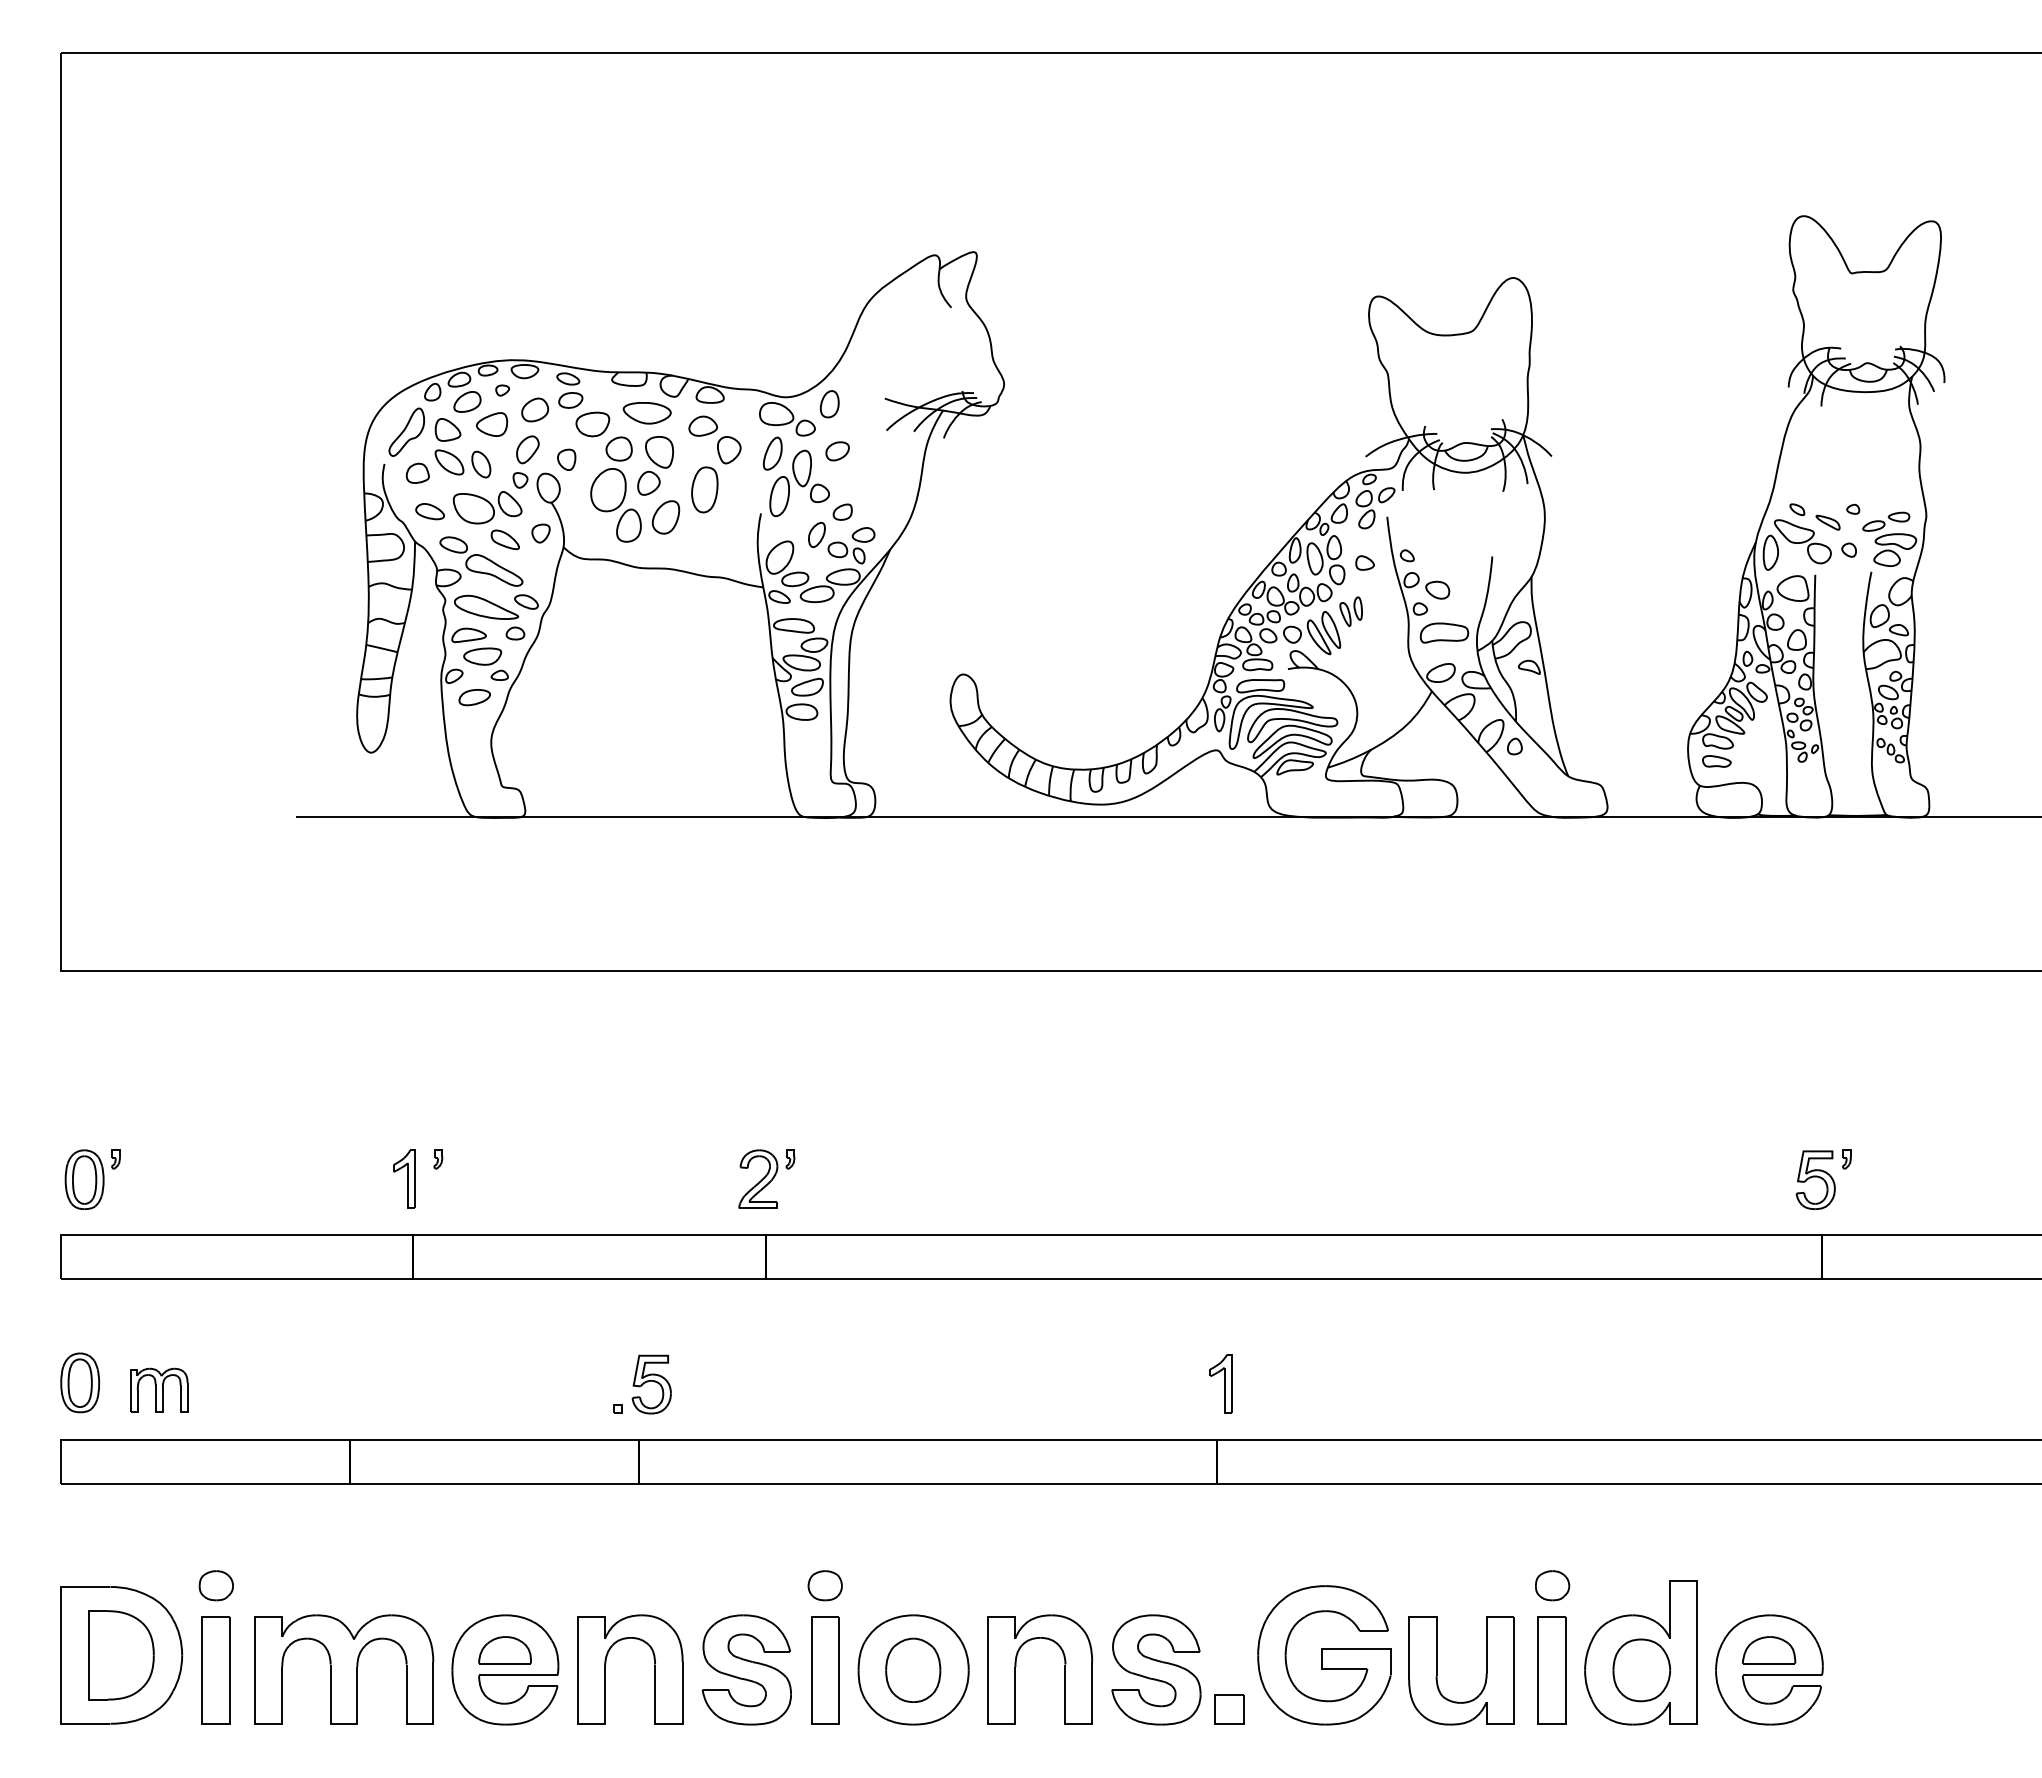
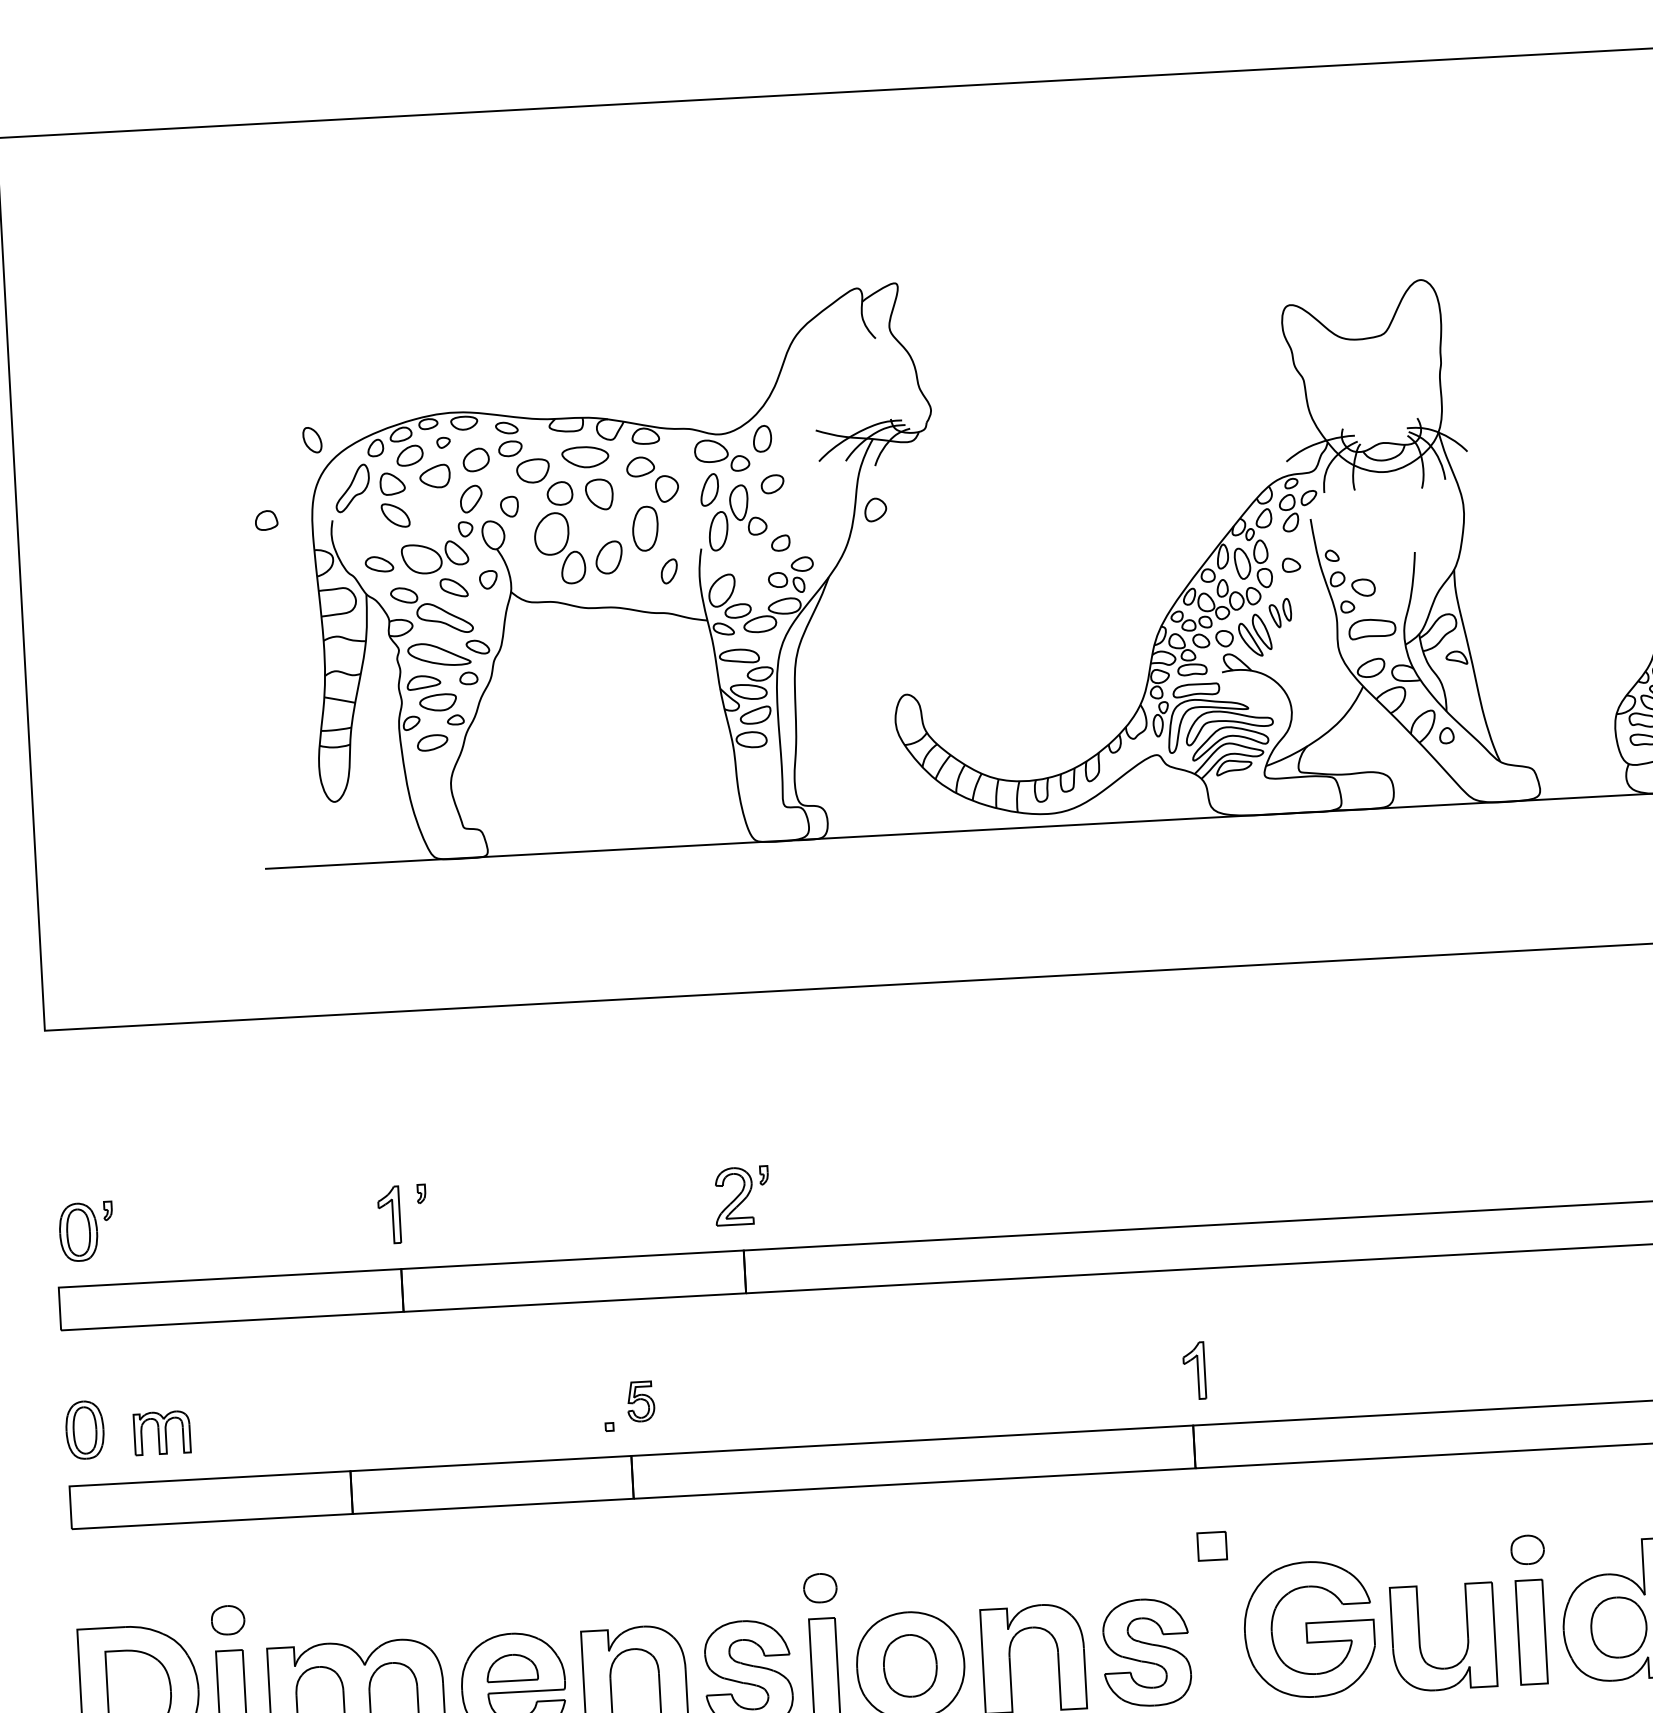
part: (481, 464) -> (312, 440), moved
part: (417, 472) -> (266, 519), moved
part: (648, 482) -> (875, 509), moved
part: (816, 534) -> (668, 570), moved
part: (651, 1384) -> (640, 1401), size x0.7
part: (1229, 1709) -> (1212, 1546), moved

